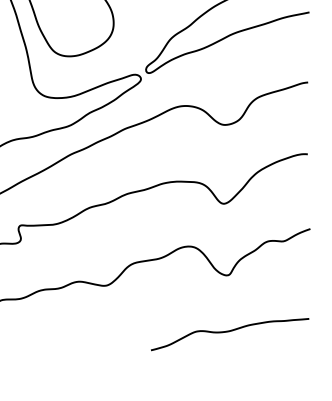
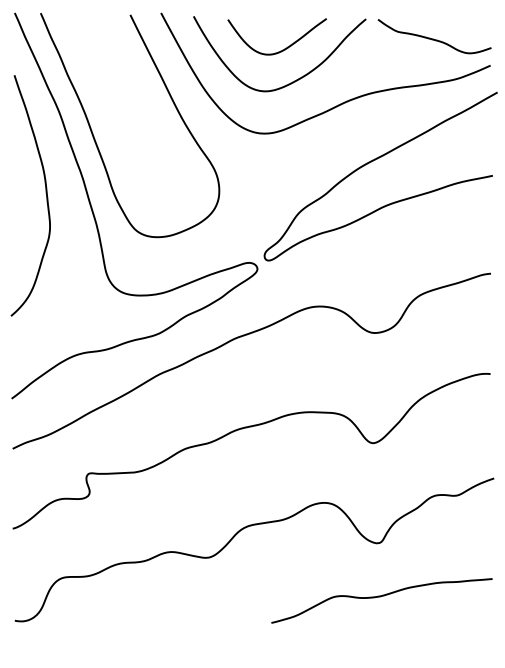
curve: (229, 332) -> (380, 597), moved

